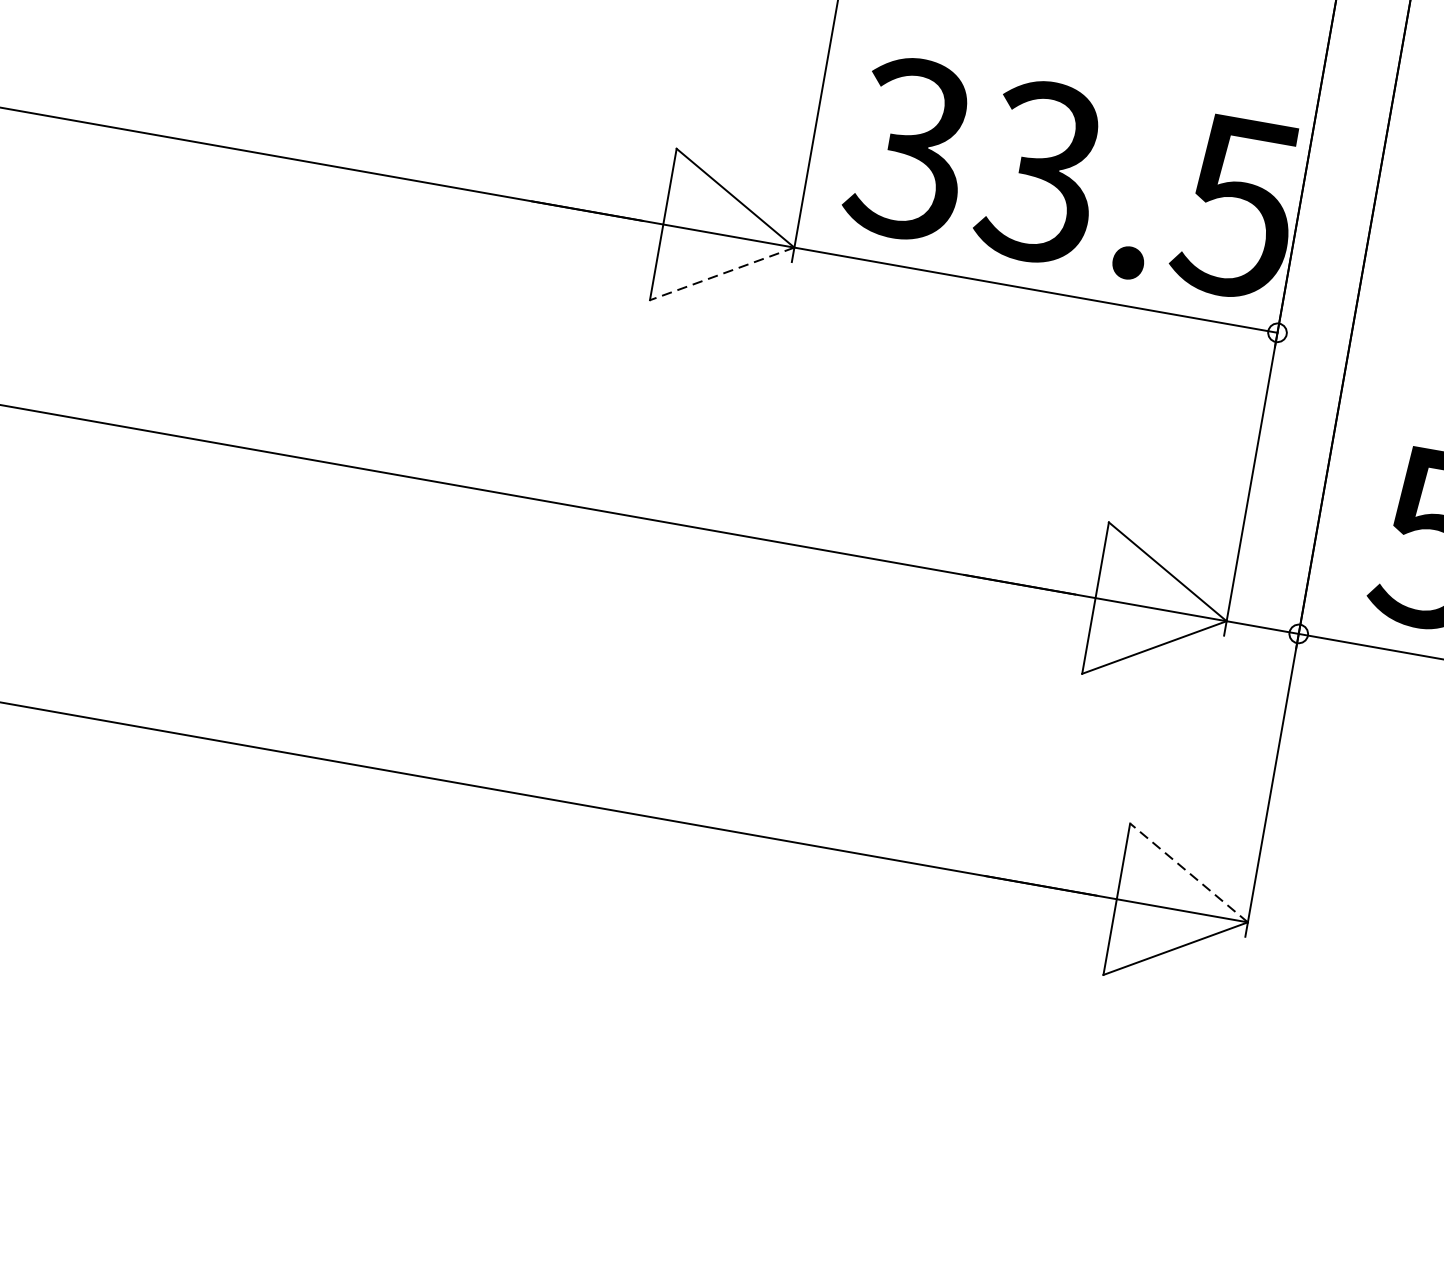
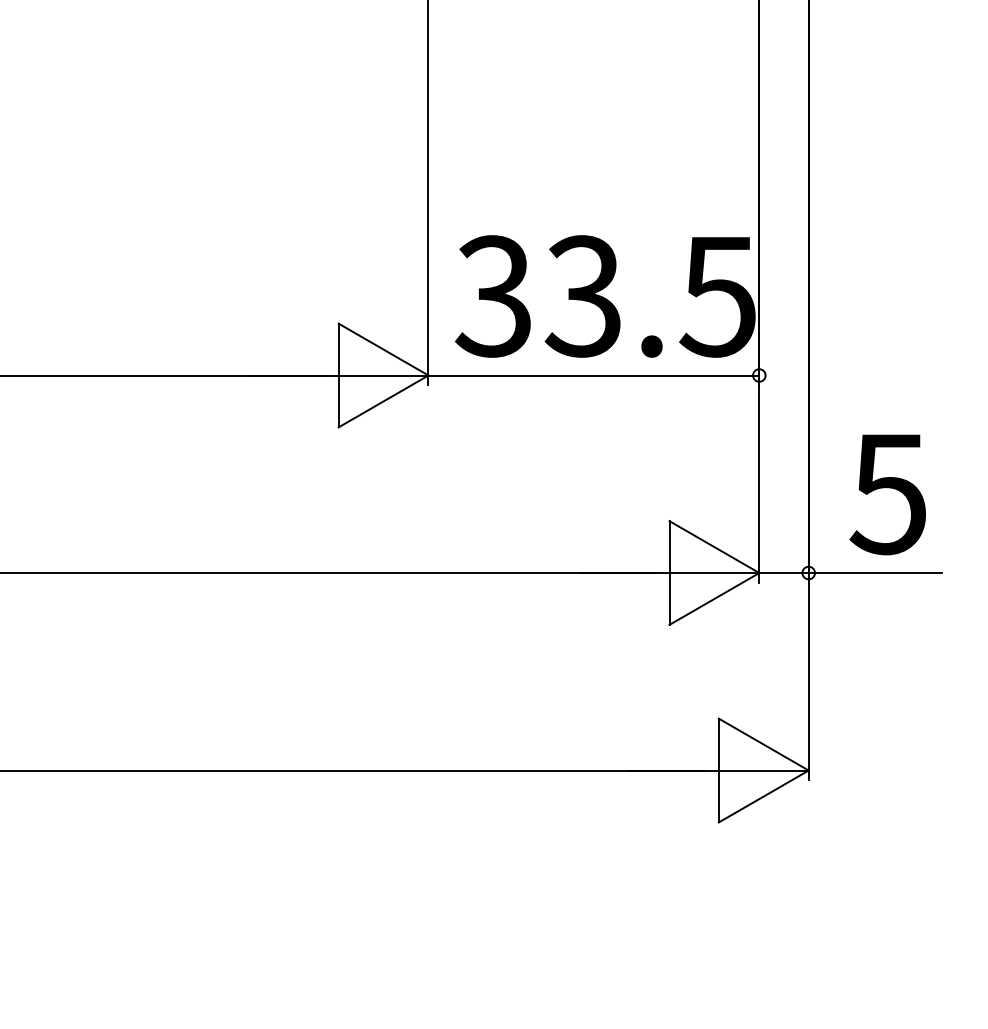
line: (722, 273) -> (383, 401), dashed -> solid
line: (1188, 872) -> (763, 744), dashed -> solid

